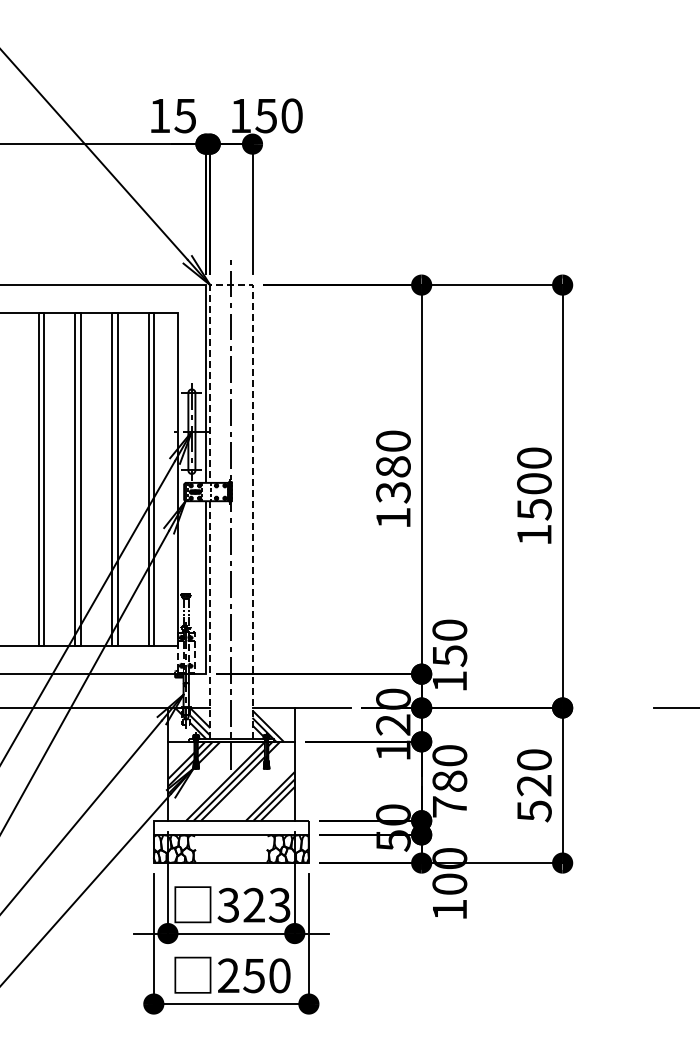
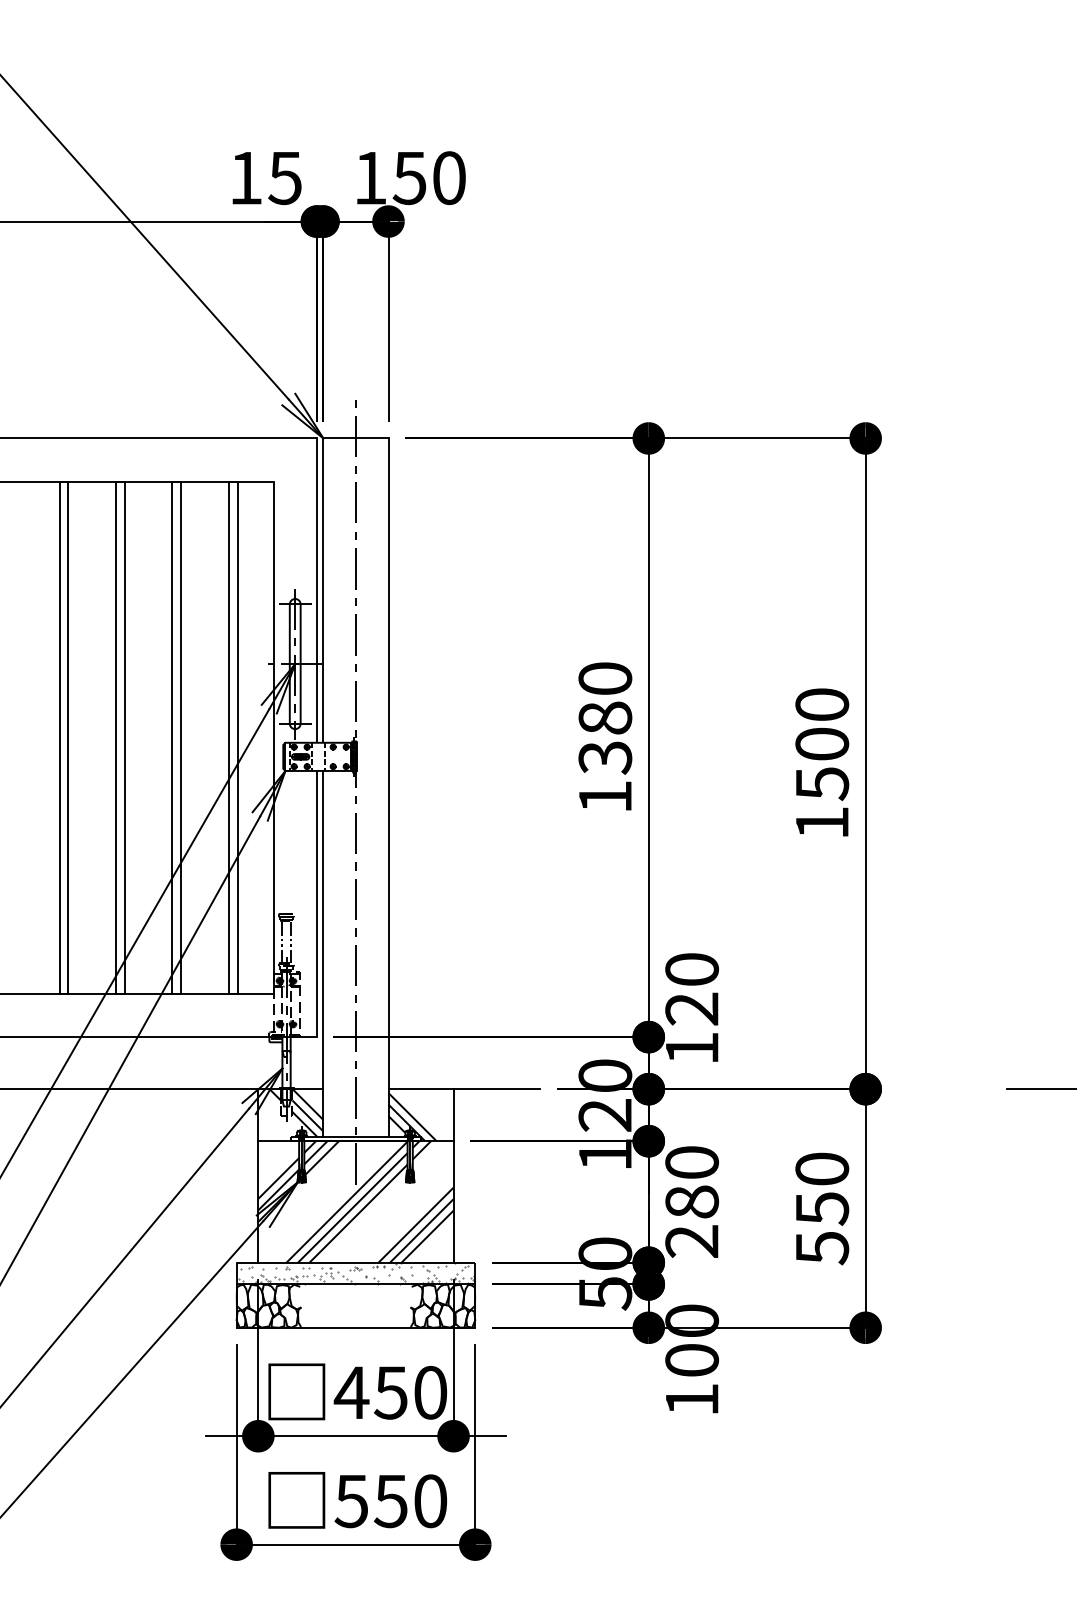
line: (252, 390) -> (388, 600), dashed -> solid
line: (210, 620) -> (323, 954), dashed -> solid
text: (449, 656) -> (691, 1009), 150 -> 120
text: (534, 785) -> (822, 1208), 520 -> 550
text: (449, 806) -> (691, 1240), 780 -> 280
hatch: (231, 827) -> (356, 1273), added
text: (253, 904) -> (390, 1391), 323 -> 450
text: (228, 975) -> (351, 1500), 250 -> 550

